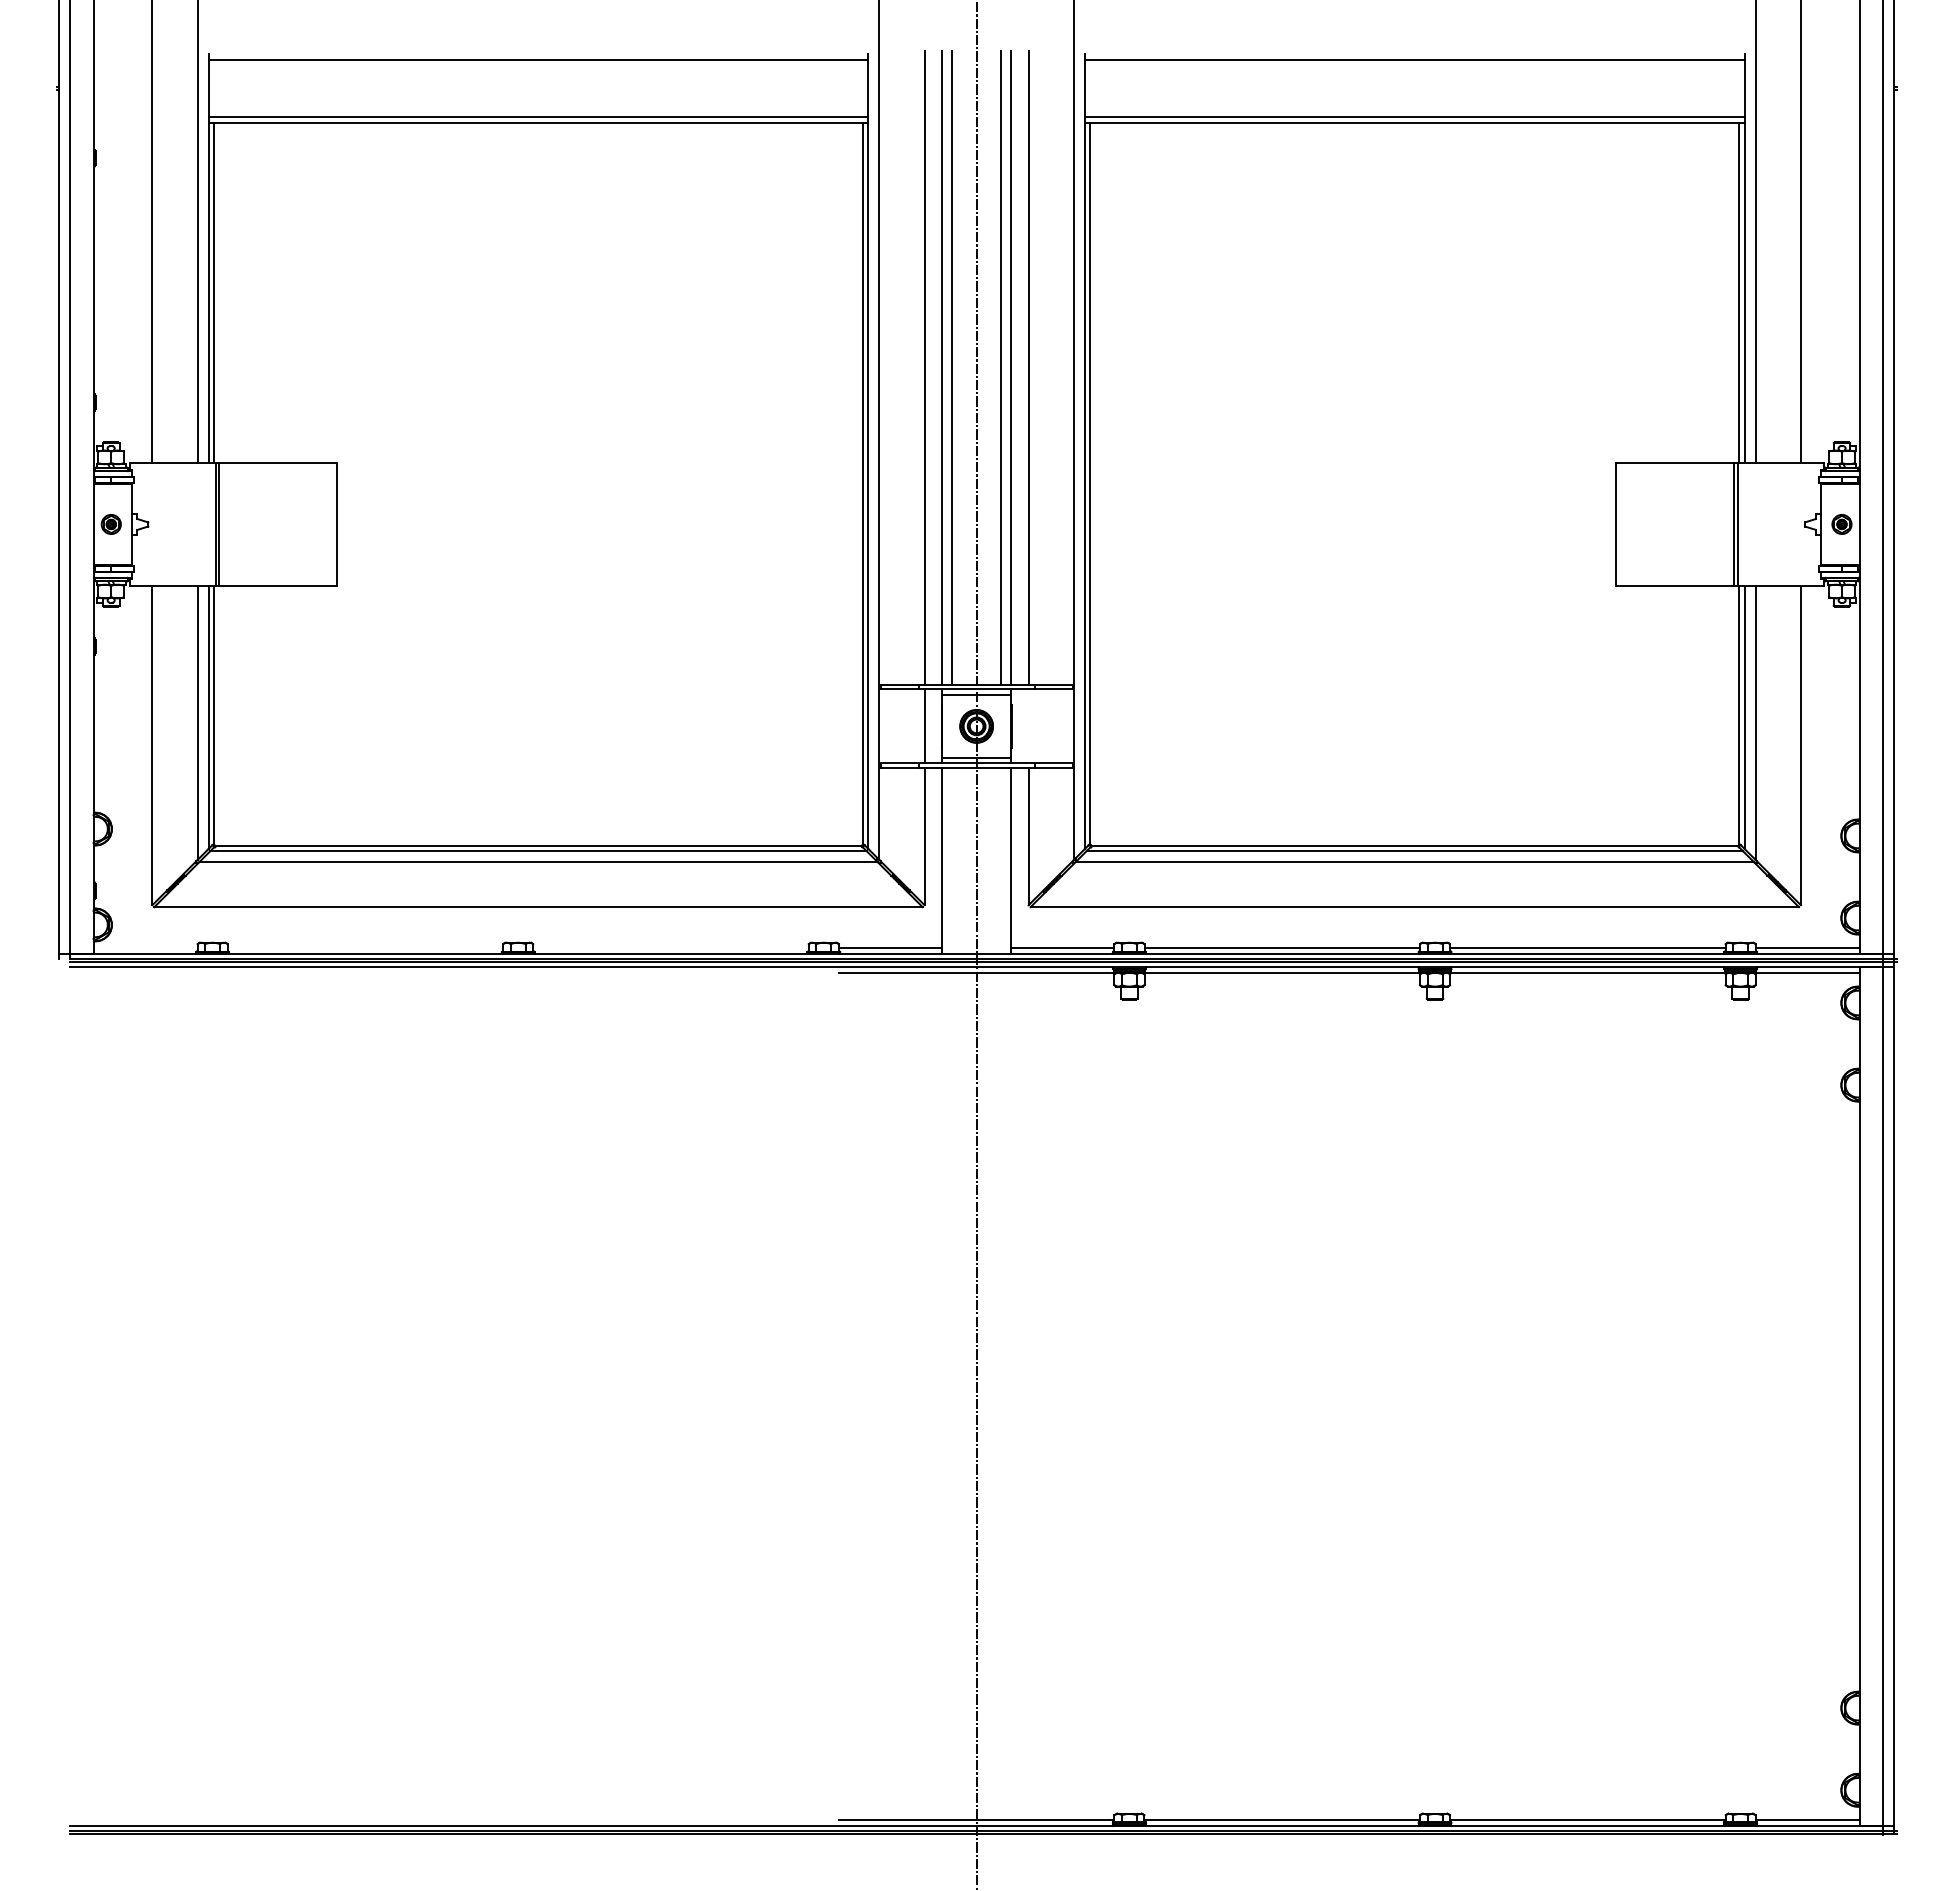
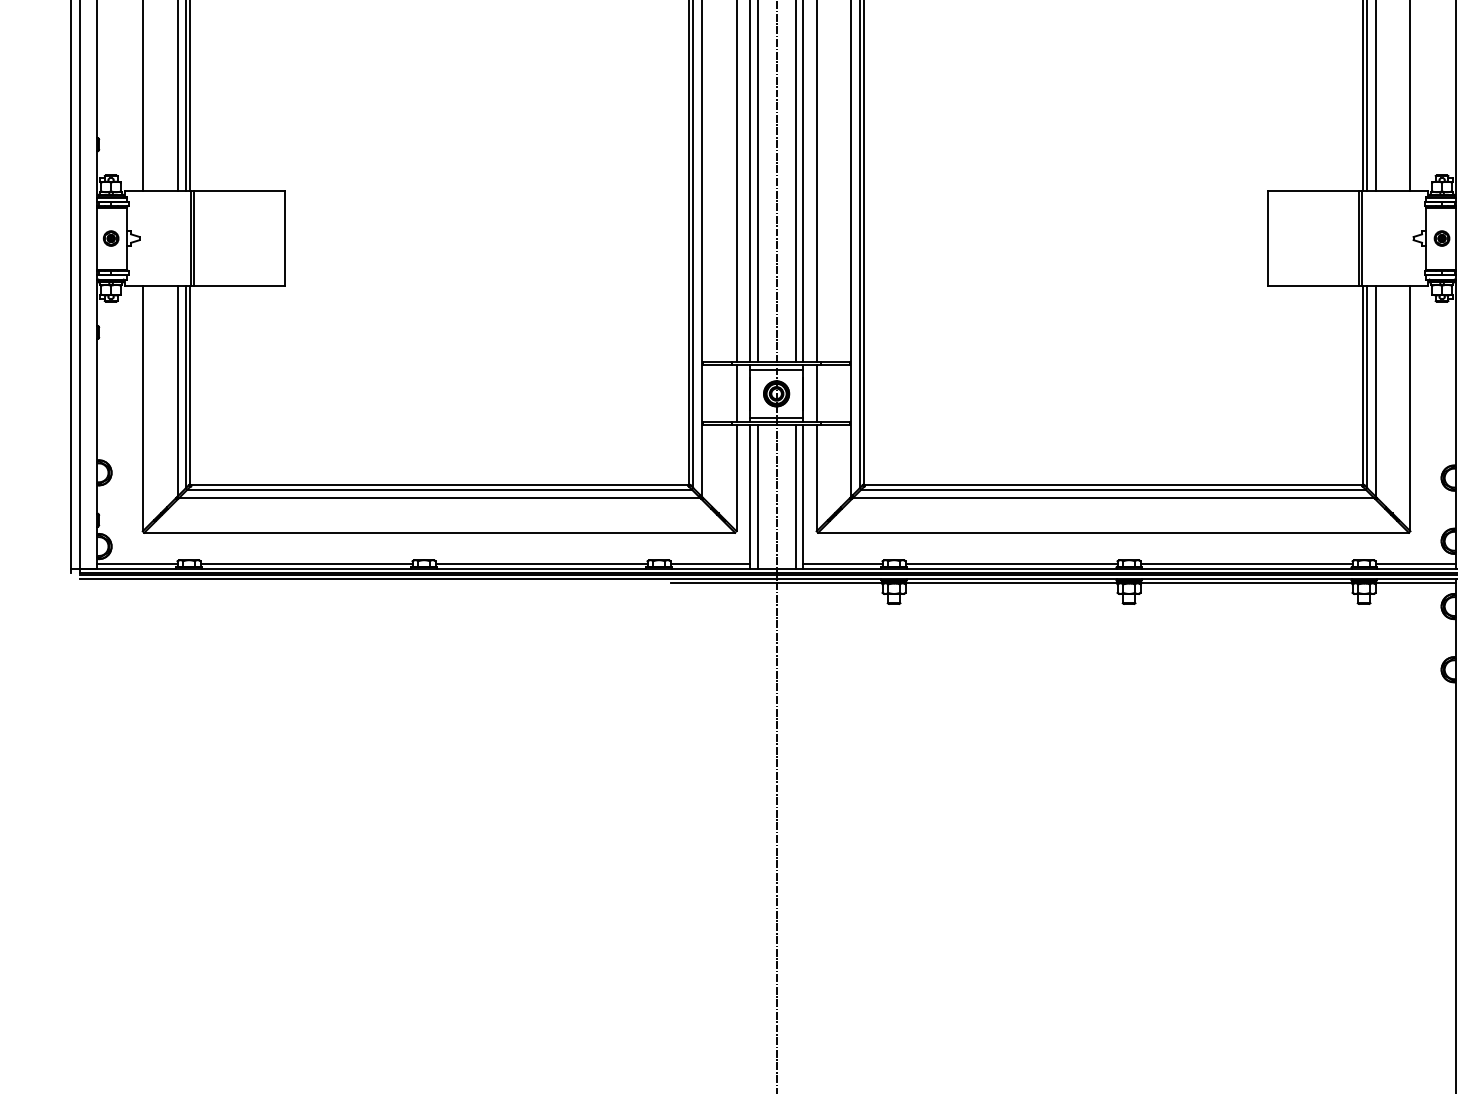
line: (1028, 726) -> (816, 393), added
line: (952, 860) -> (758, 496), added
line: (1001, 860) -> (795, 496), added
line: (145, 948) -> (137, 564), added
line: (365, 948) -> (306, 564), added
line: (670, 948) -> (541, 564), added

